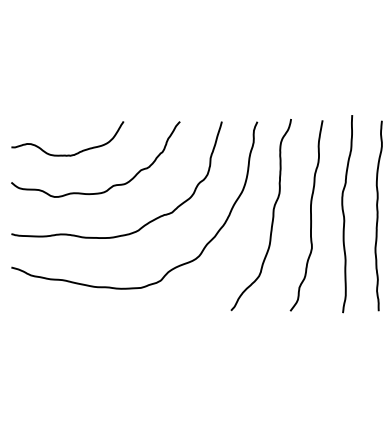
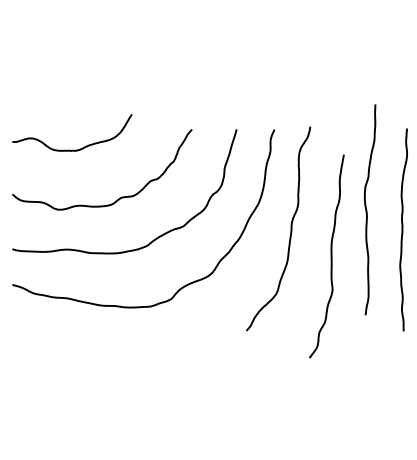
curve: (67, 154) -> (72, 149), moved
curve: (344, 214) -> (367, 210), moved
curve: (310, 215) -> (331, 256), moved

